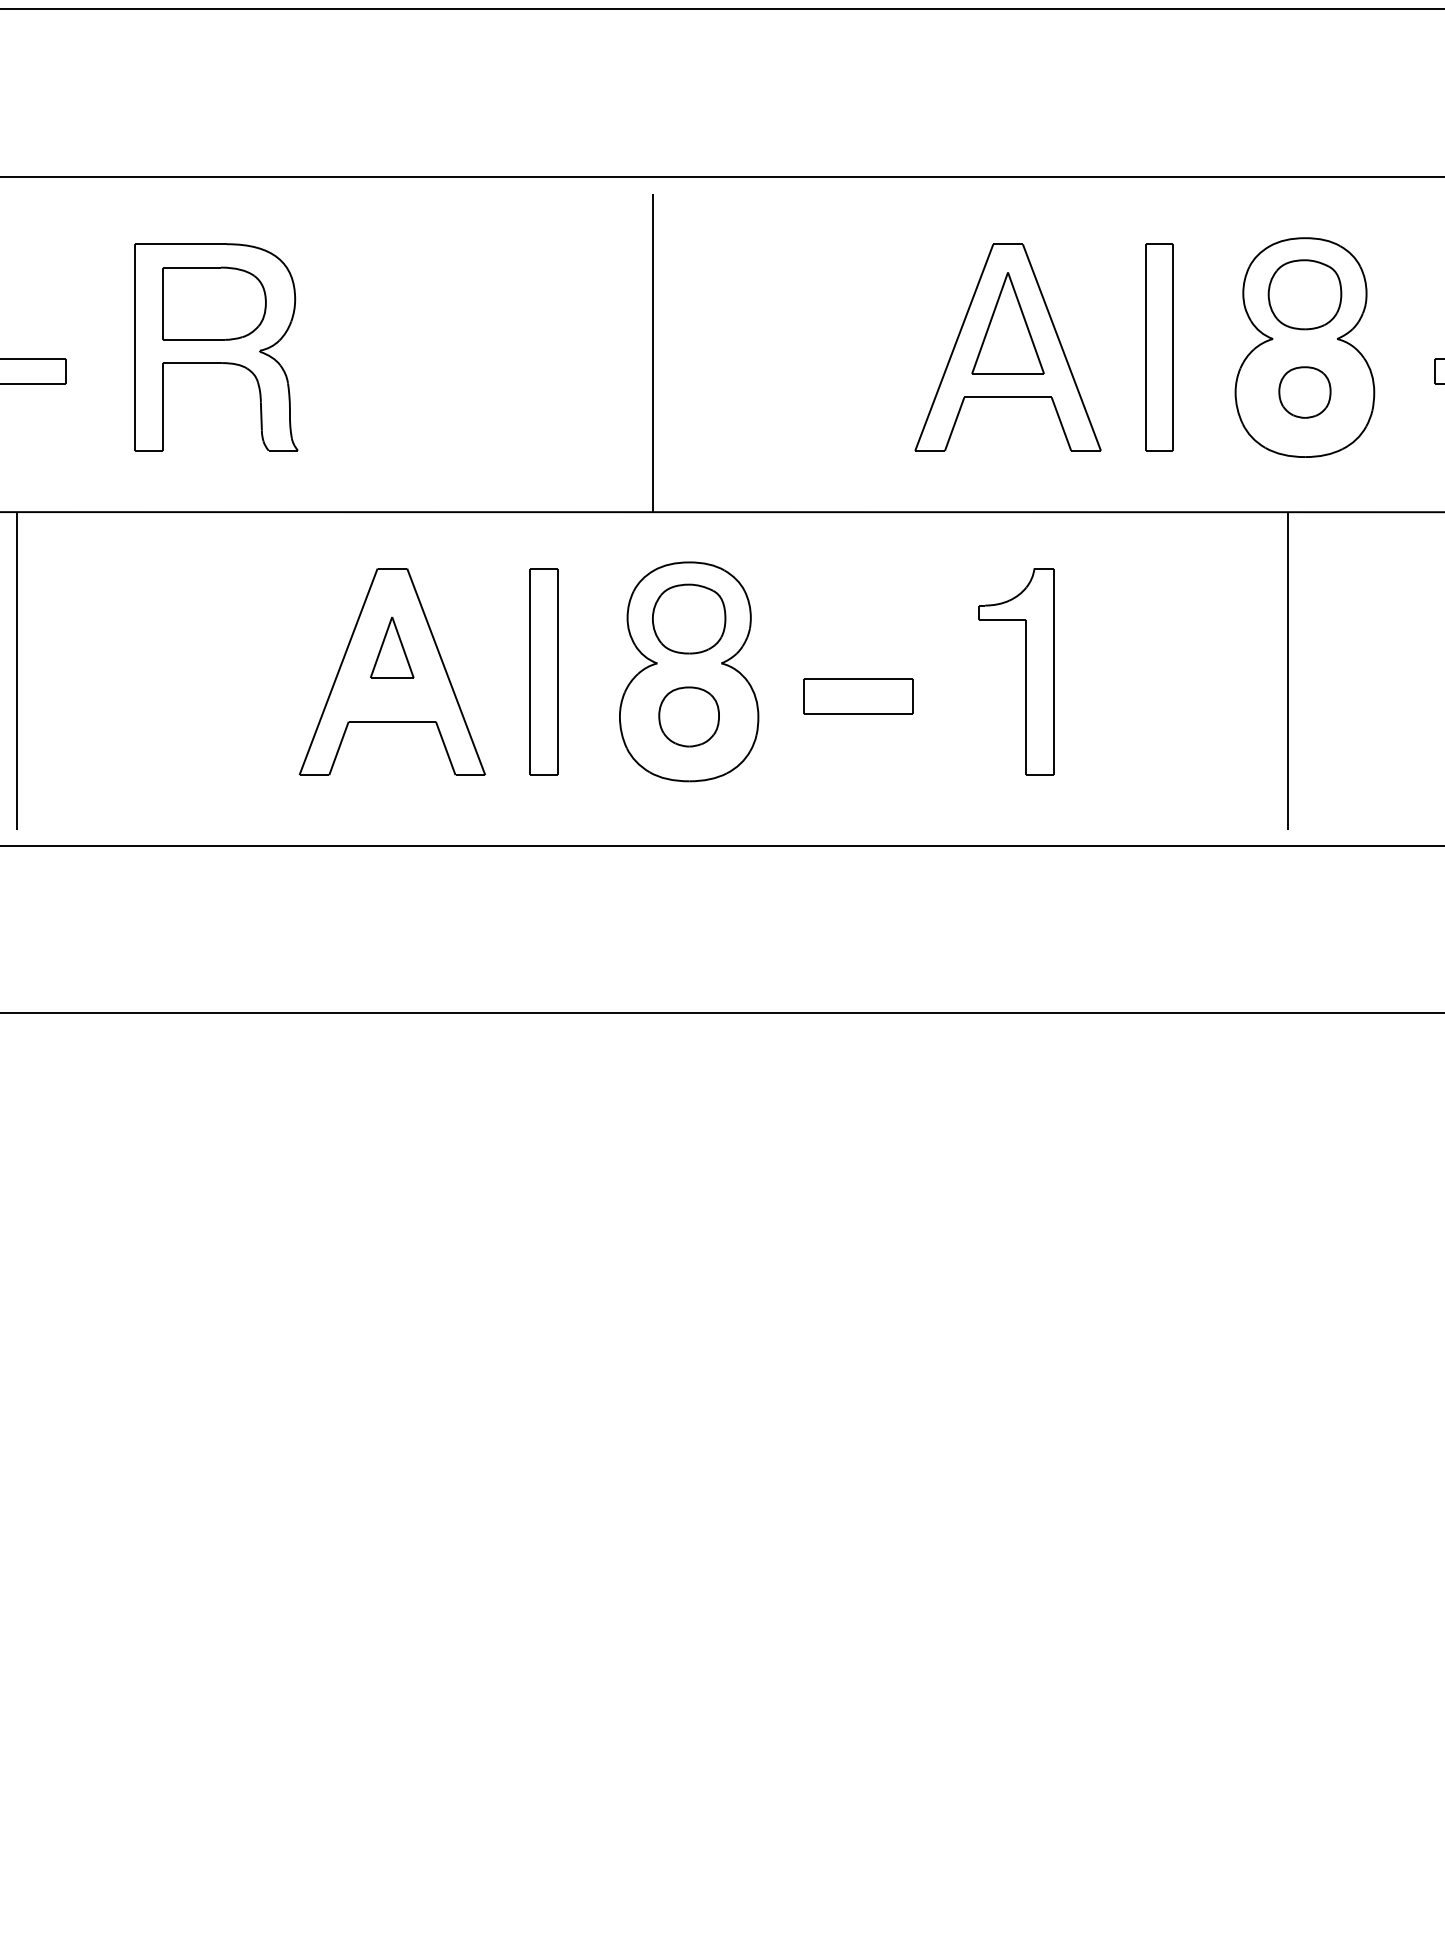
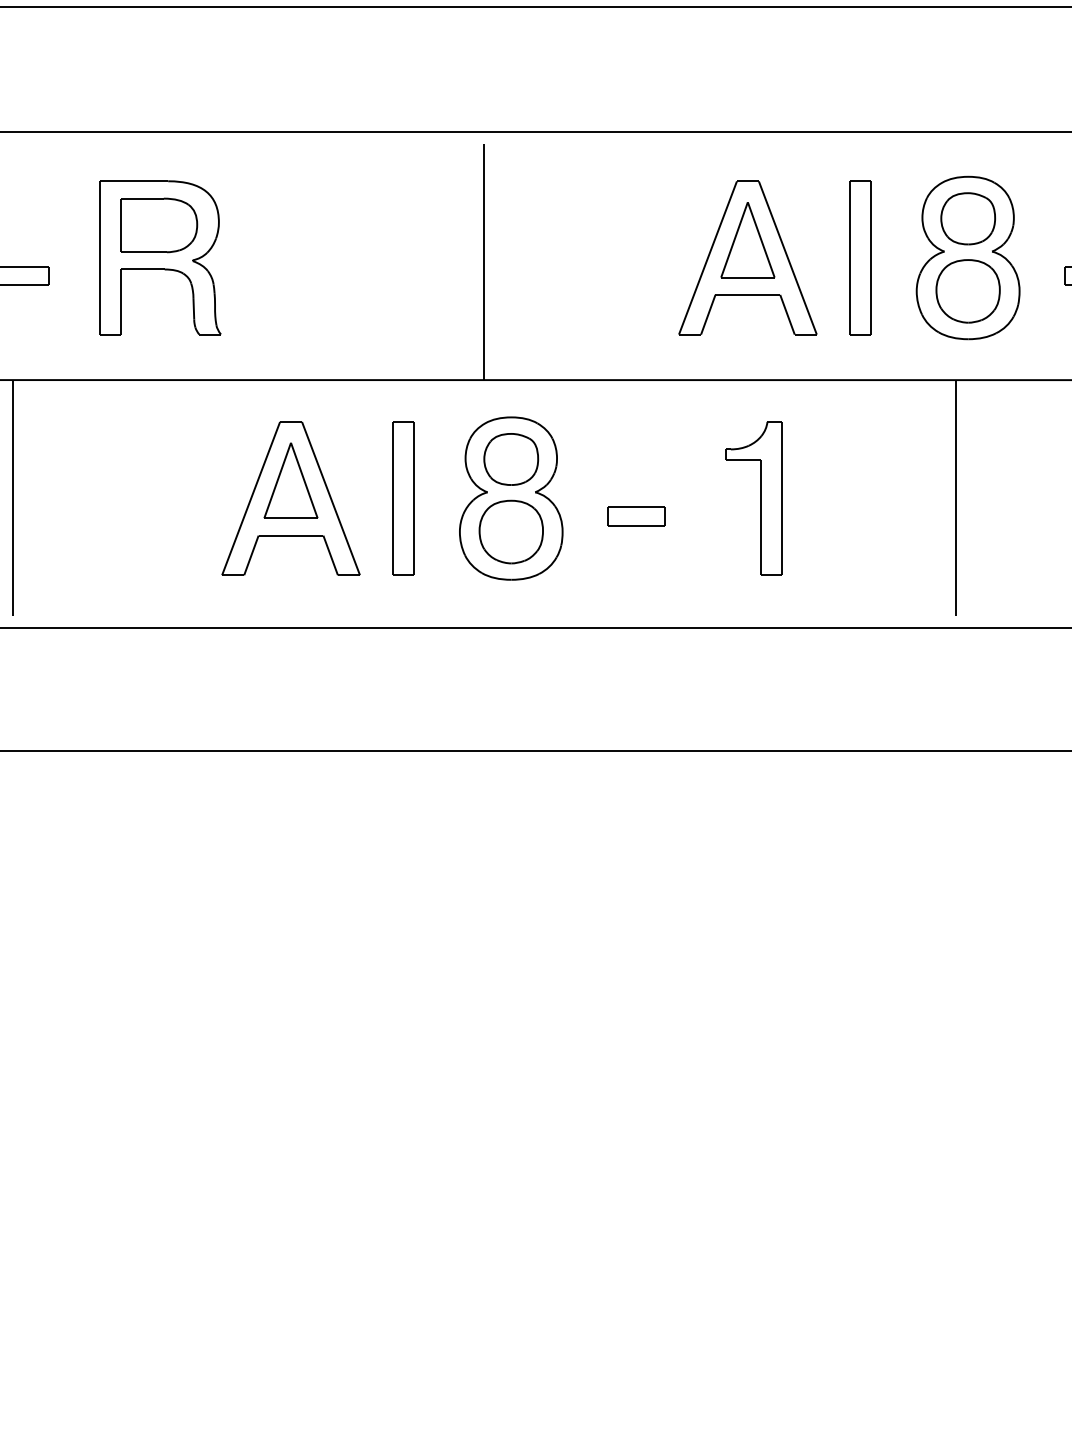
part: (1304, 392) -> (967, 291), size x1.67
part: (391, 647) -> (290, 480), size x1.67
part: (857, 696) -> (636, 516), size x0.71
part: (688, 716) -> (510, 531), size x1.43

